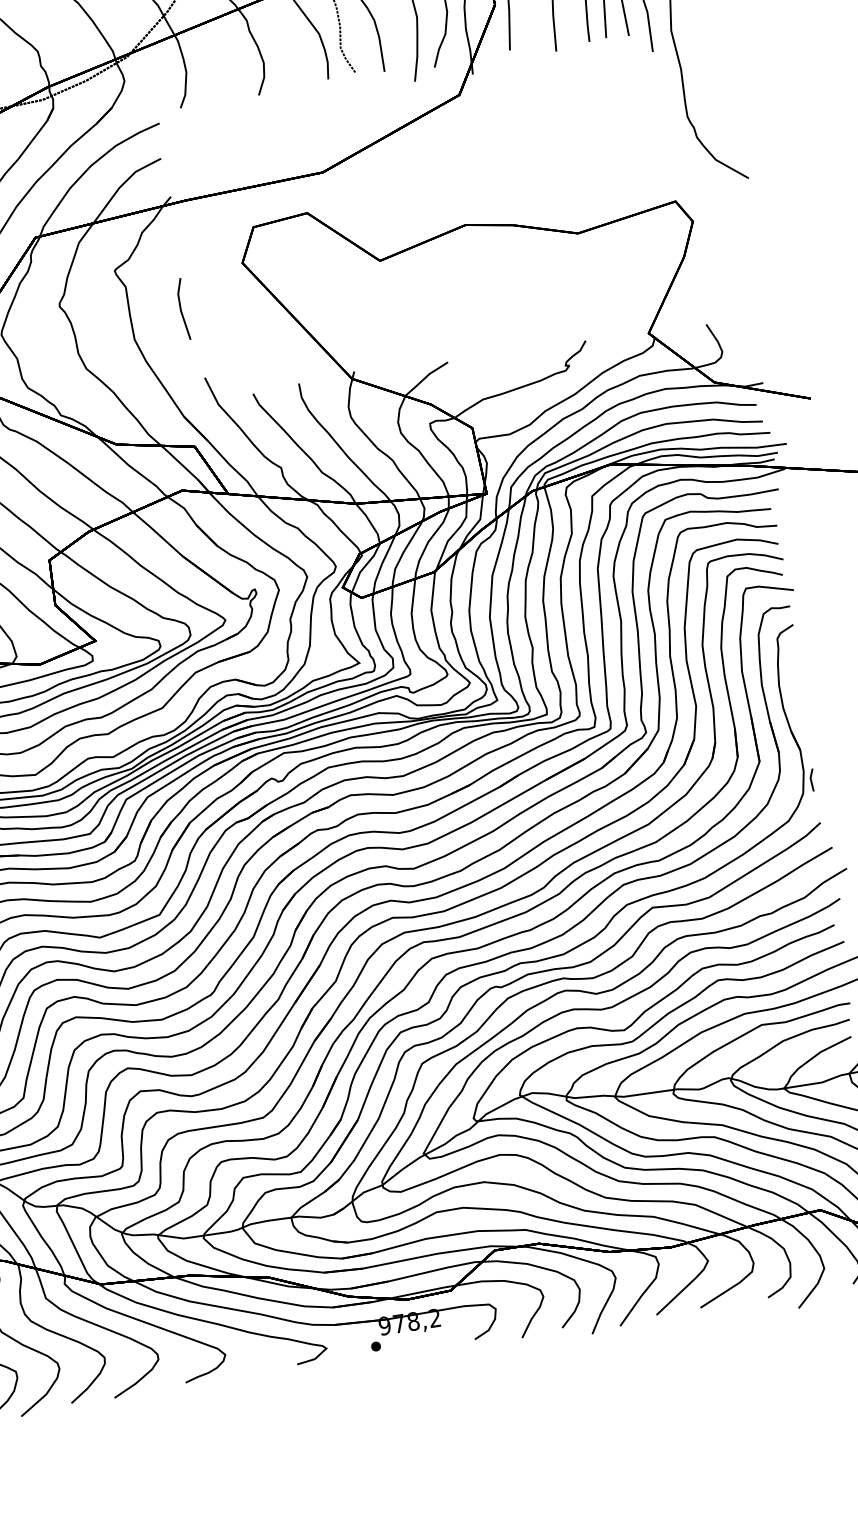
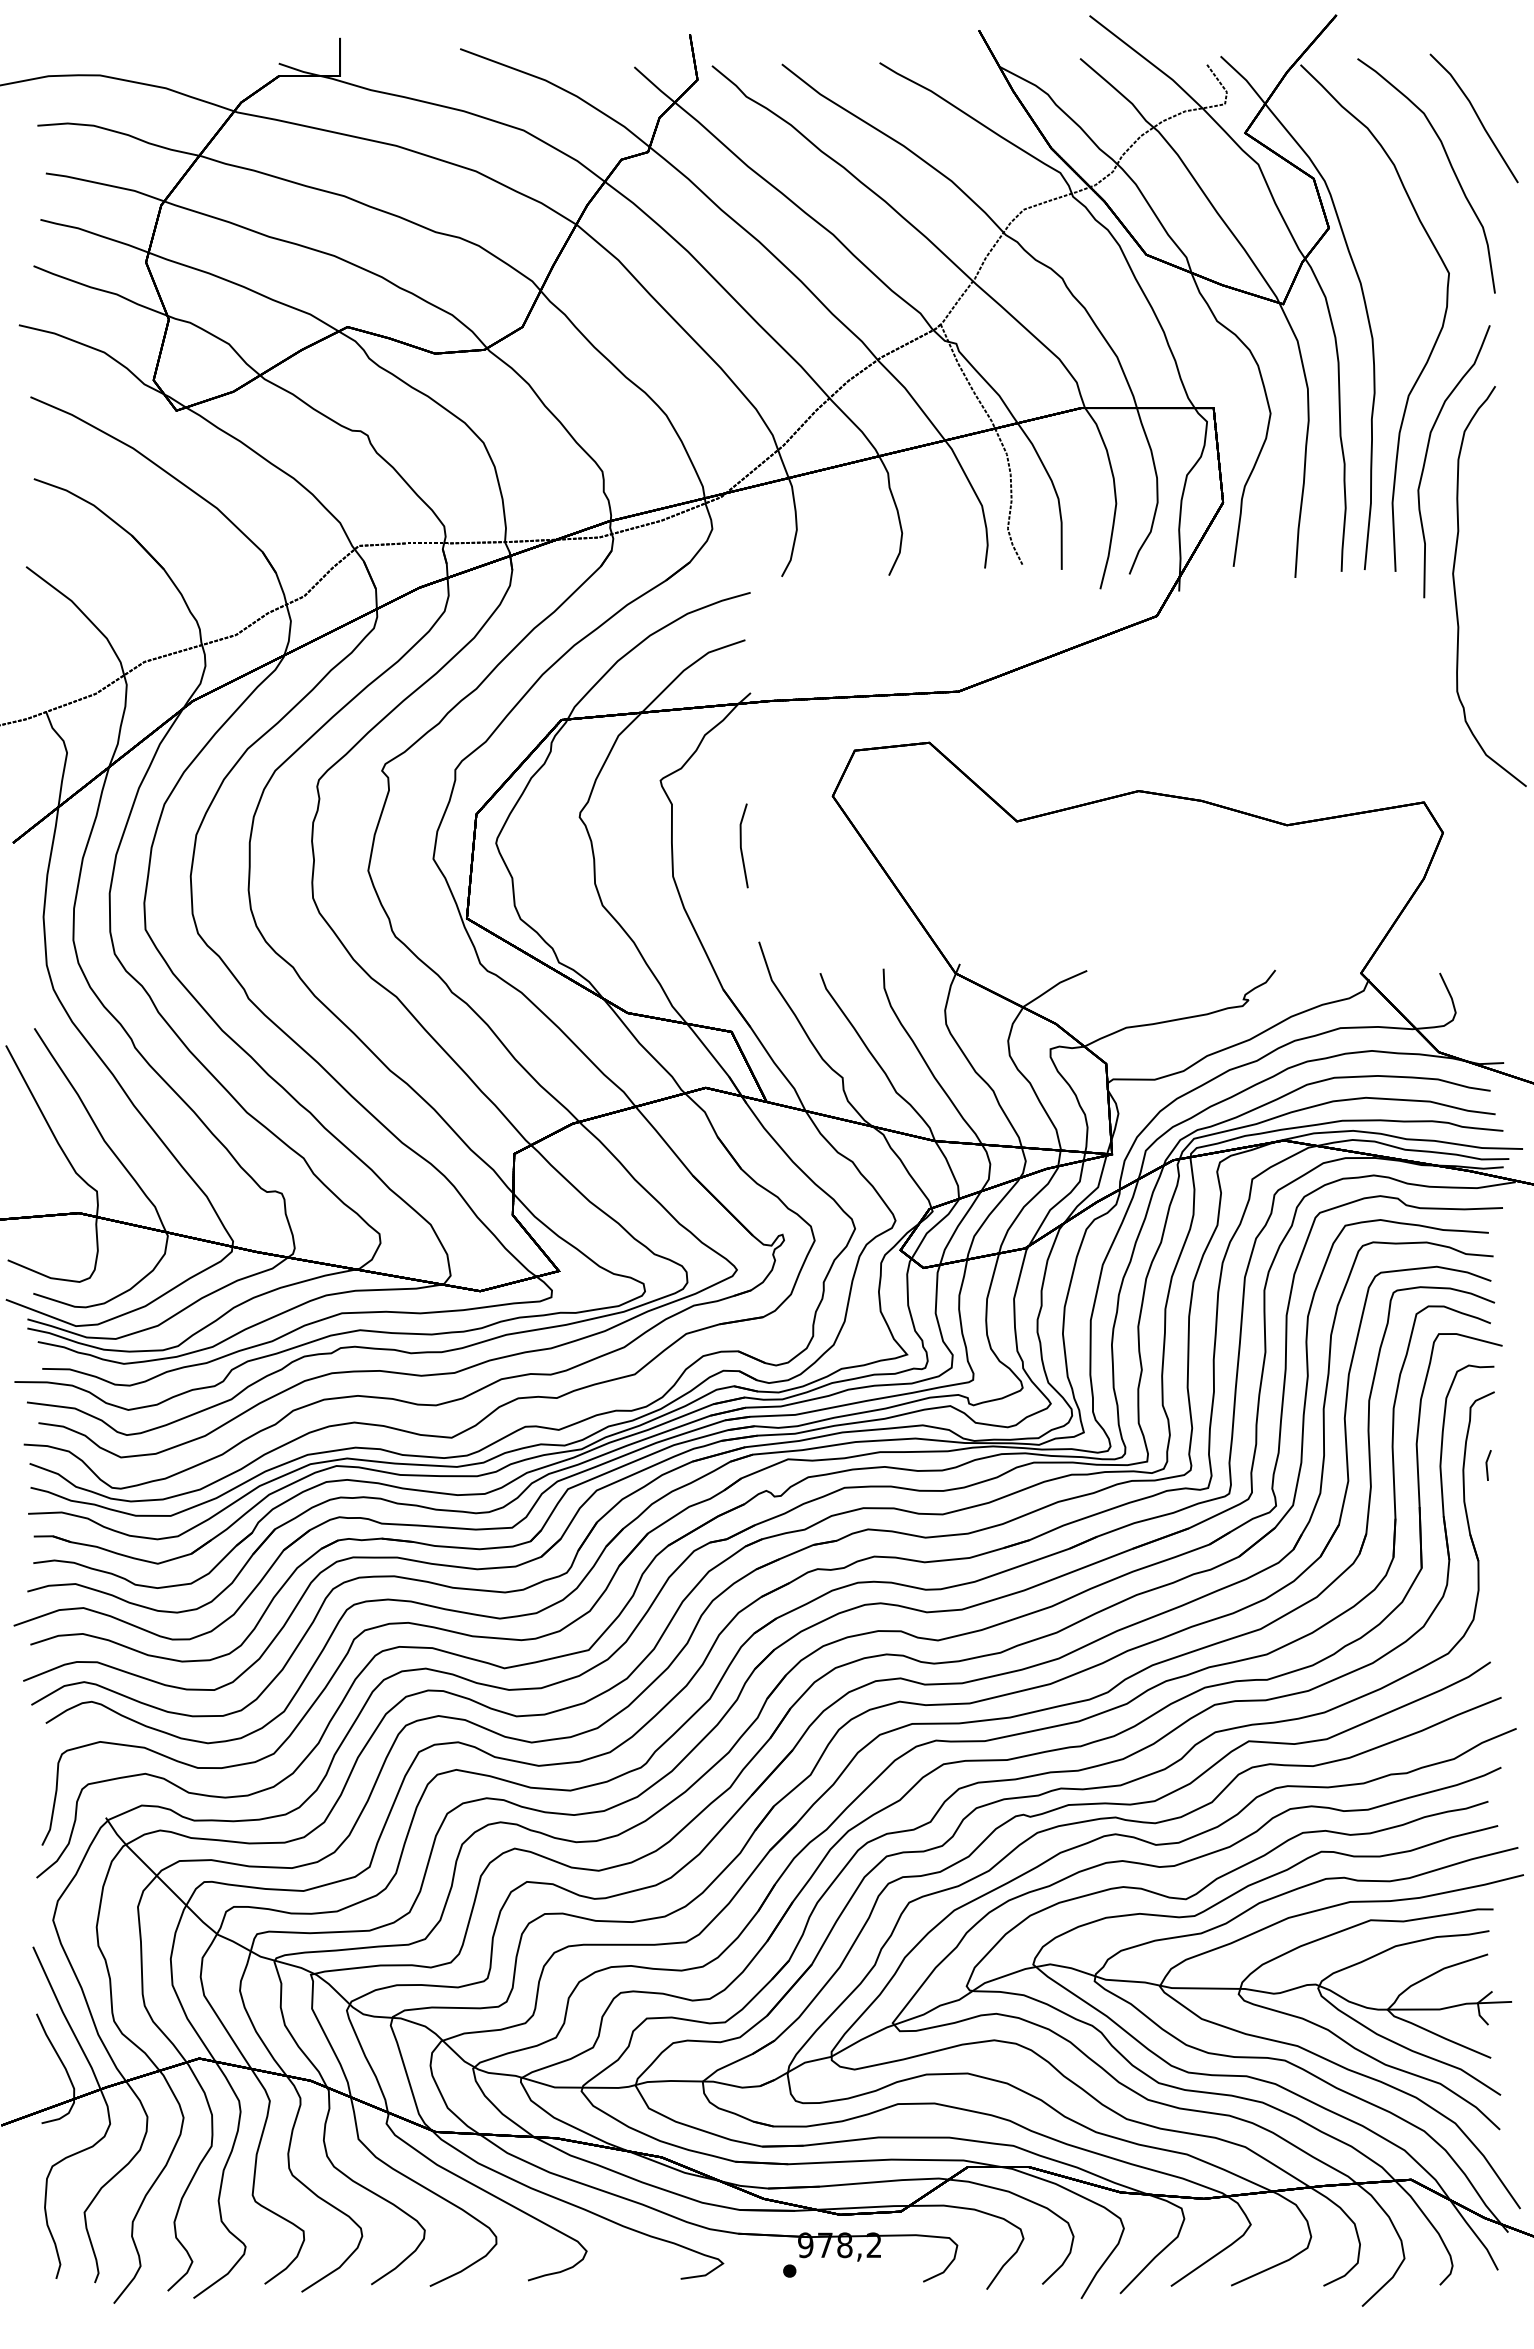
part: (812, 780) -> (1488, 1465), moved

